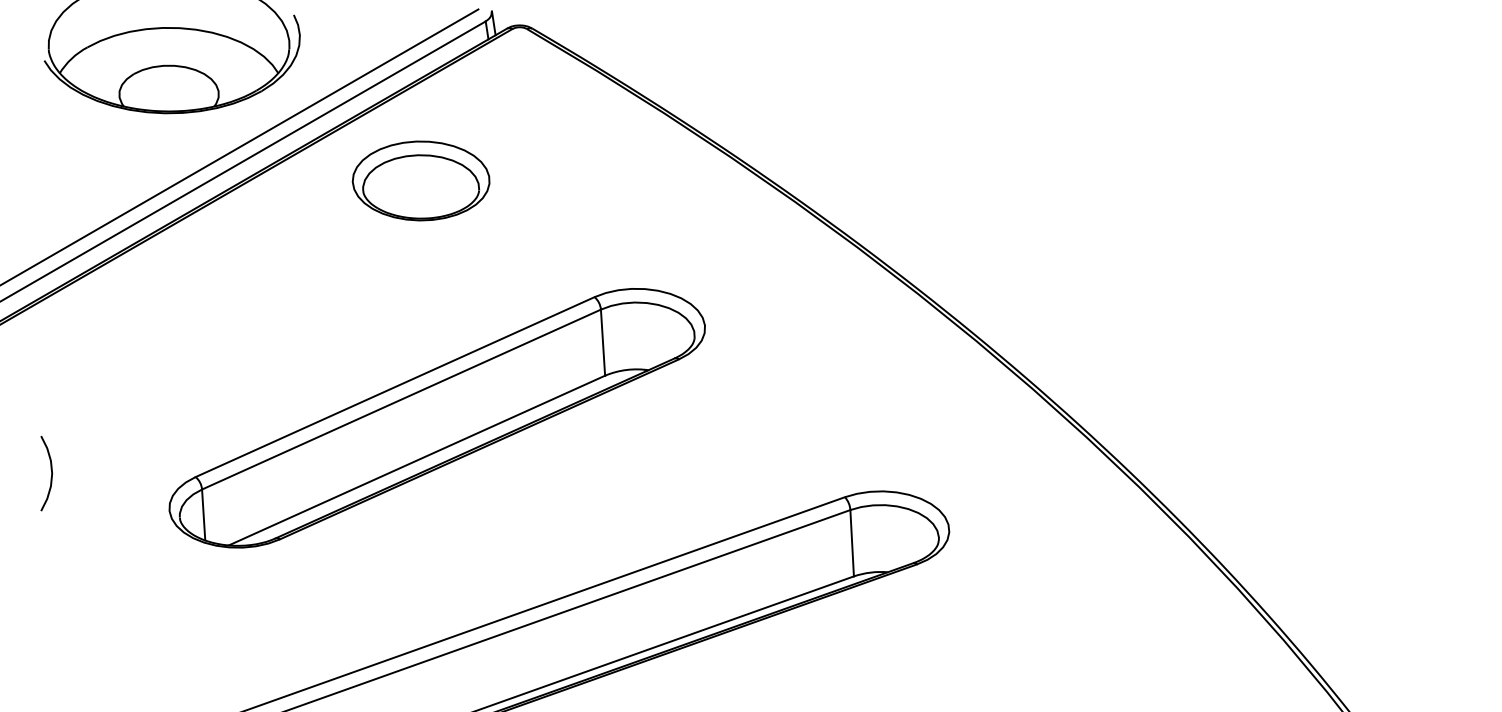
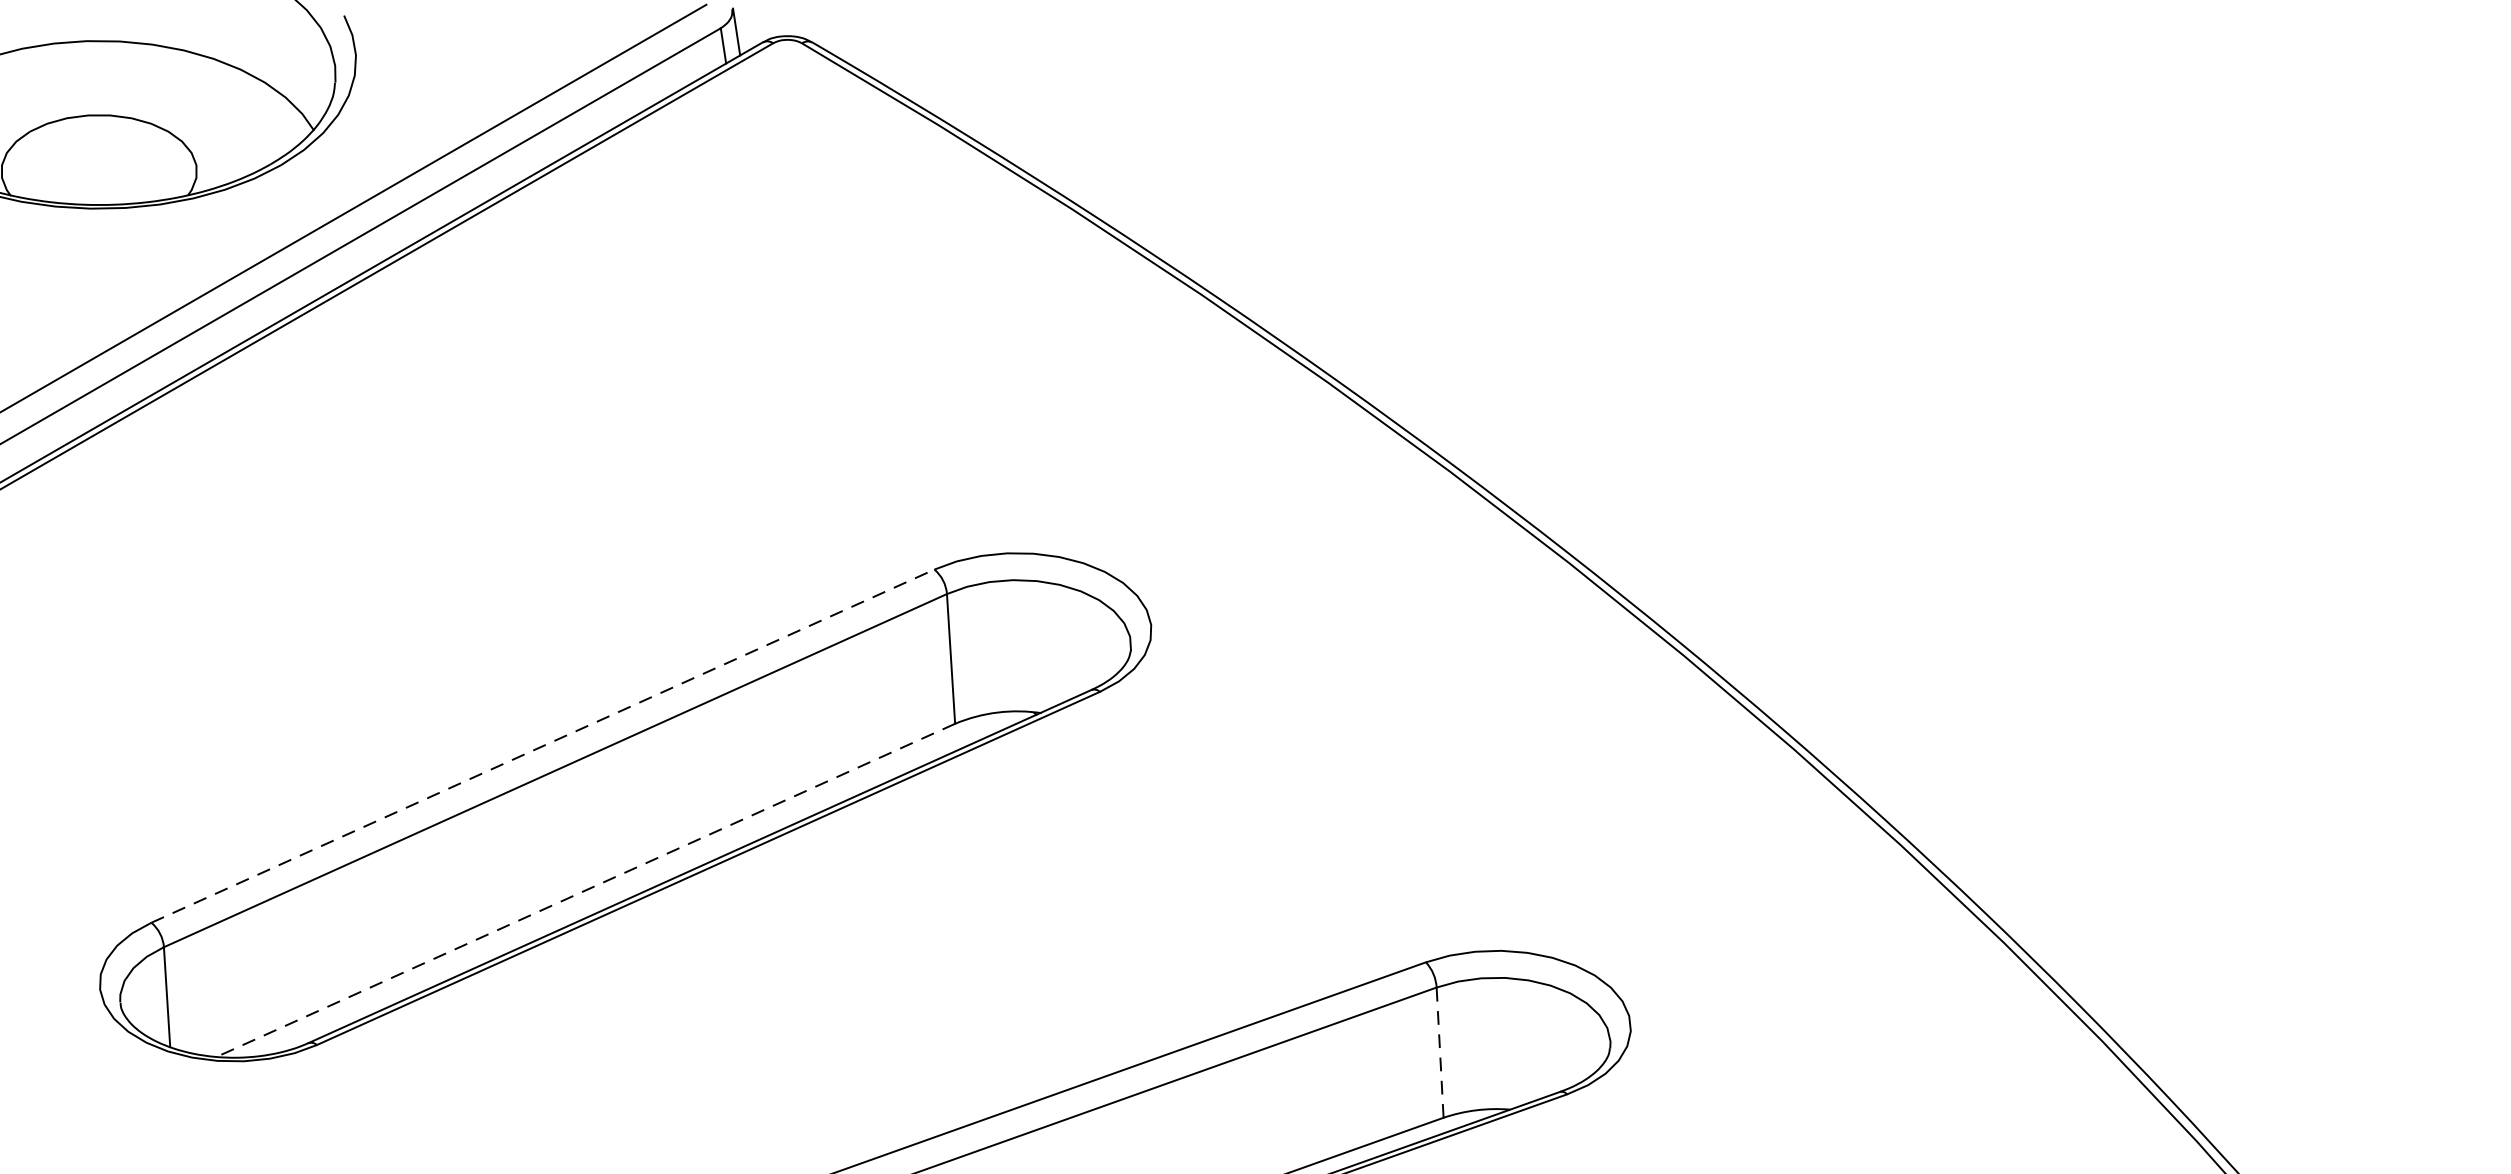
part: (420, 180) -> (592, 340), removed
line: (395, 387) -> (543, 746), solid -> dashed
line: (416, 460) -> (584, 890), solid -> dashed
line: (852, 542) -> (1440, 1051), solid -> dashed

